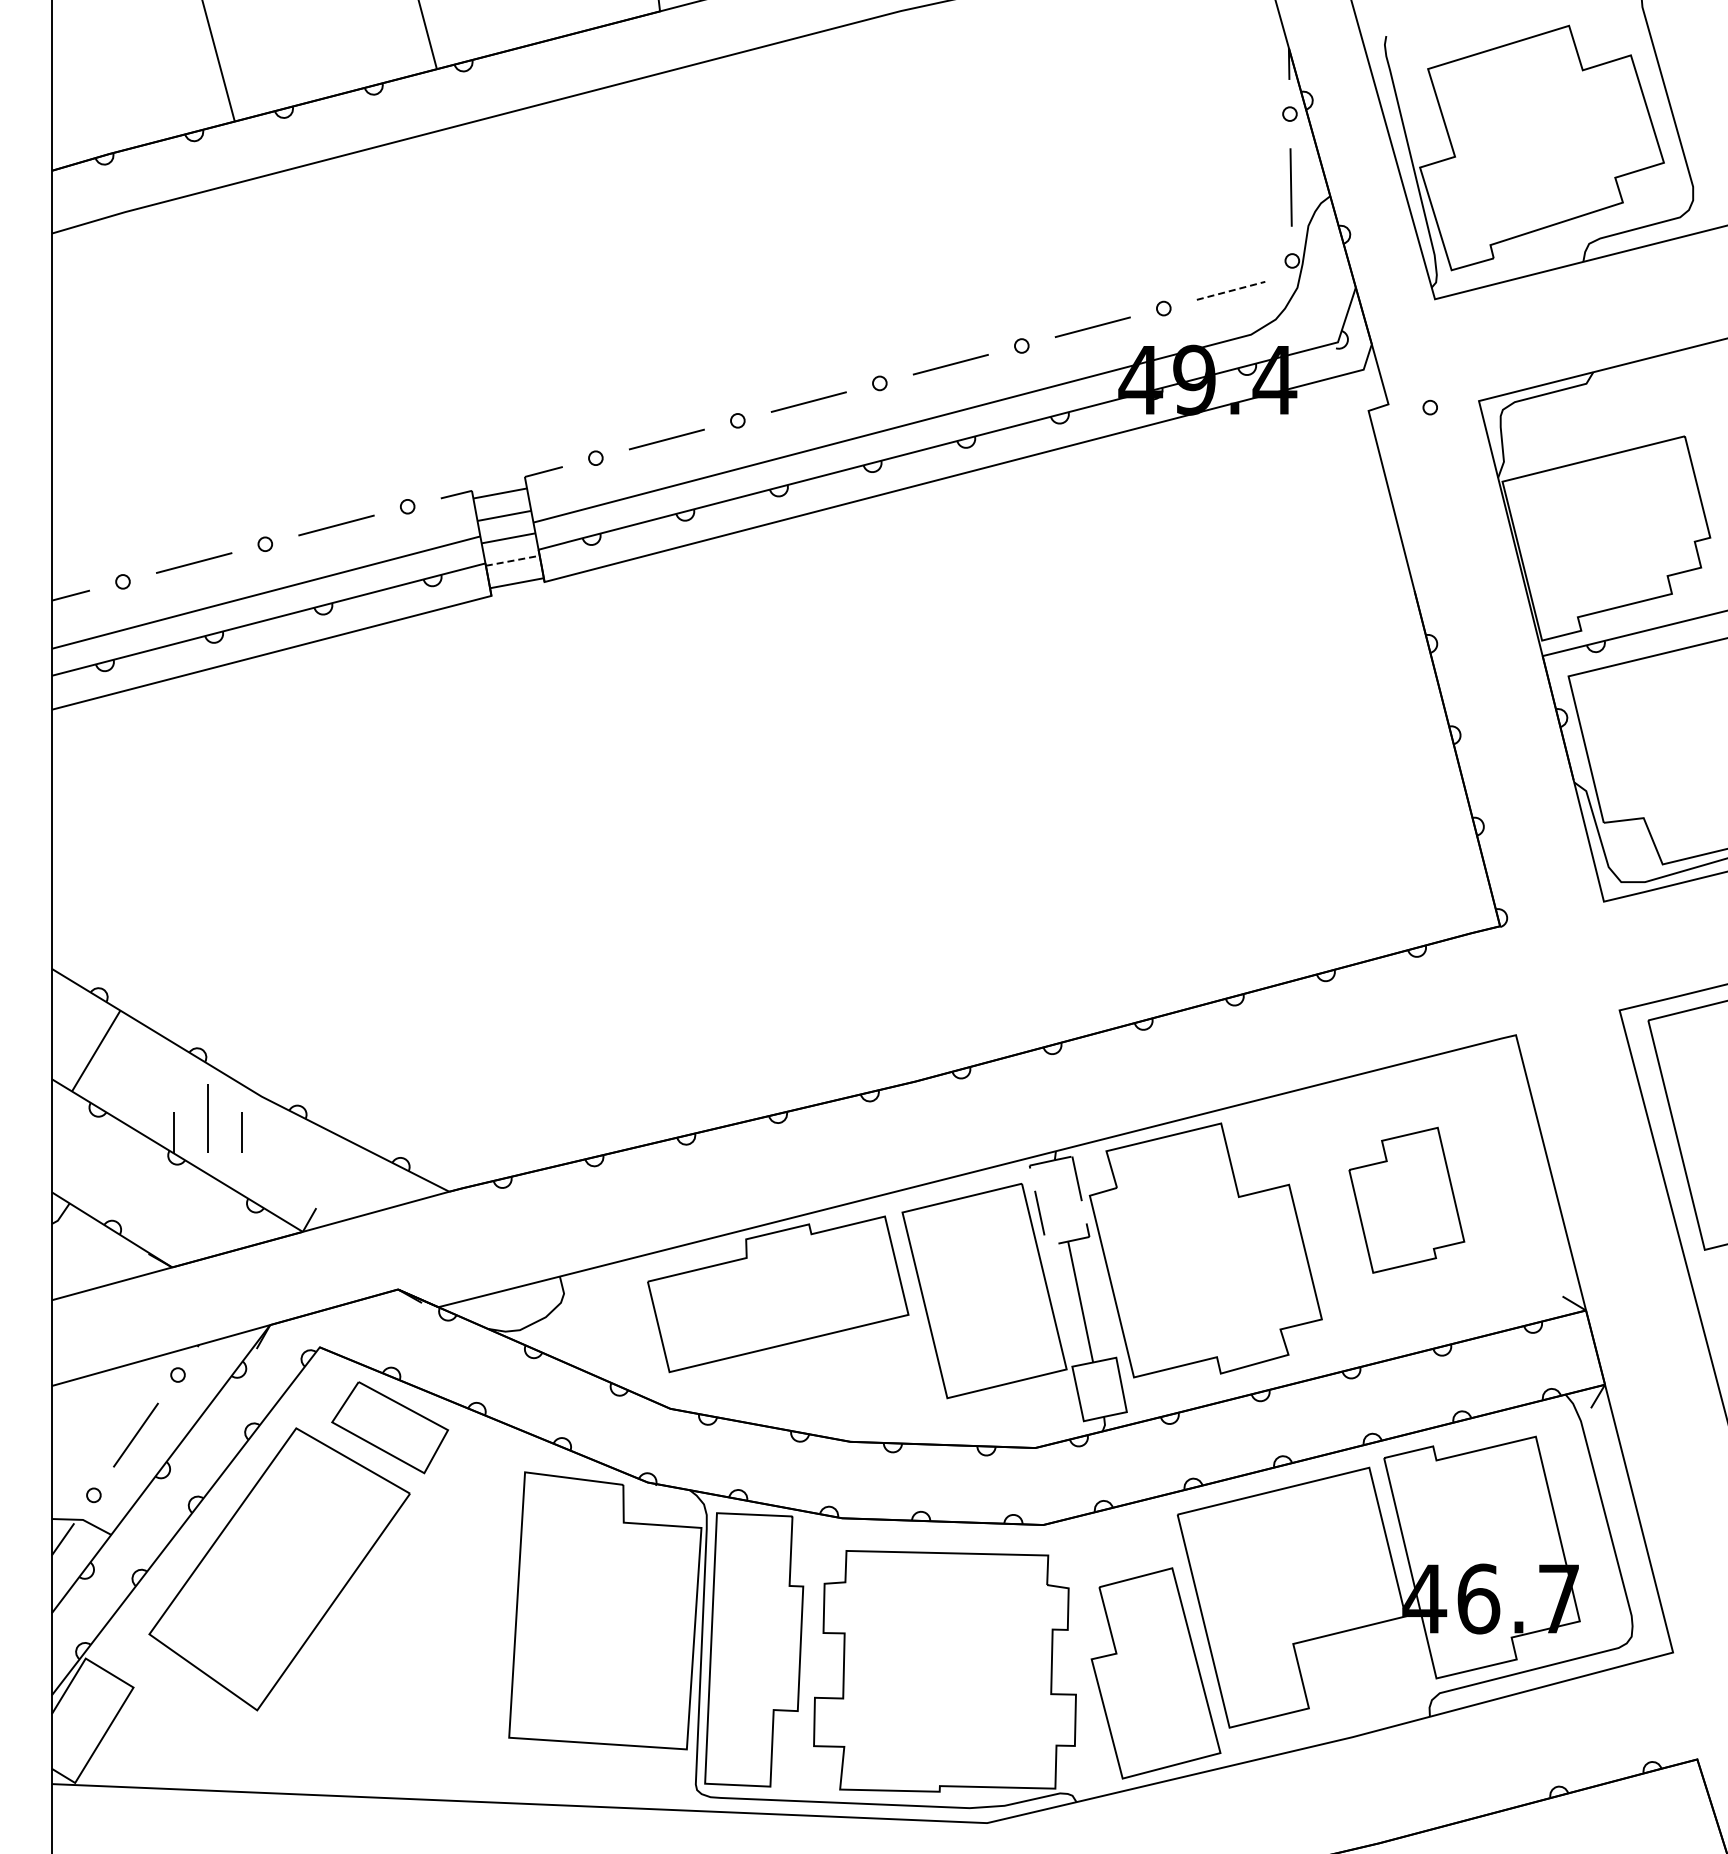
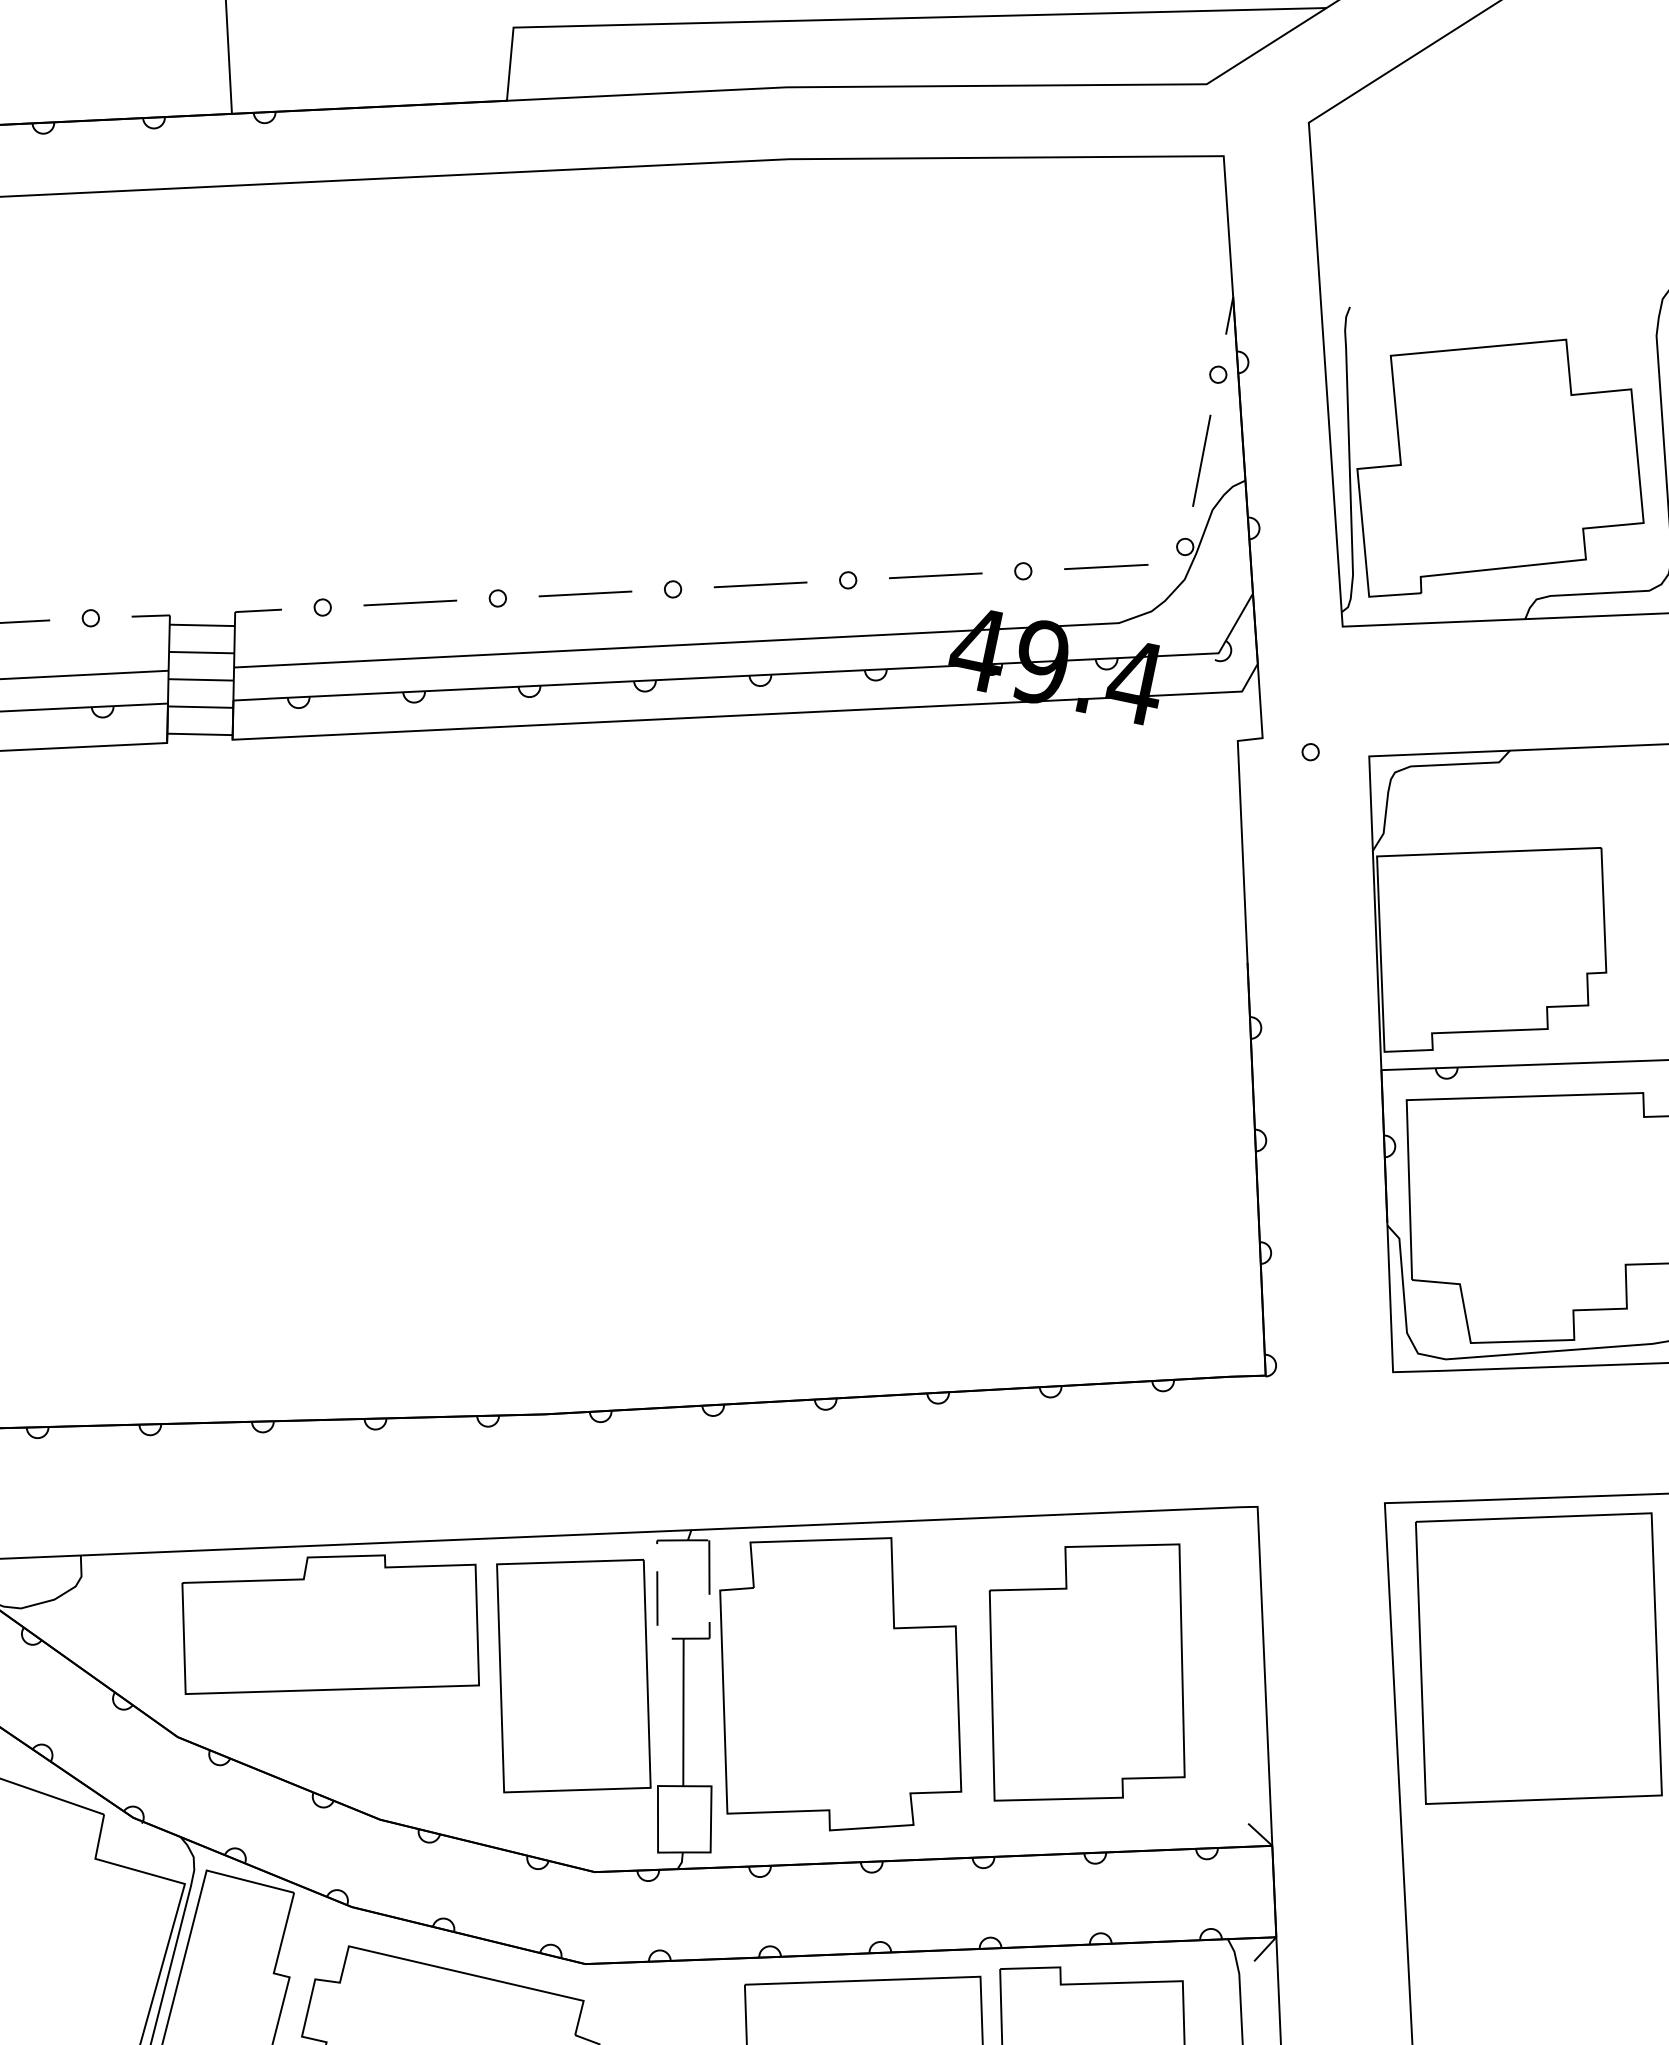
line: (1231, 290) -> (1106, 566), dashed -> solid
line: (513, 560) -> (201, 706), dashed -> solid
part: (1406, 1200) -> (1089, 1673), size x1.67

